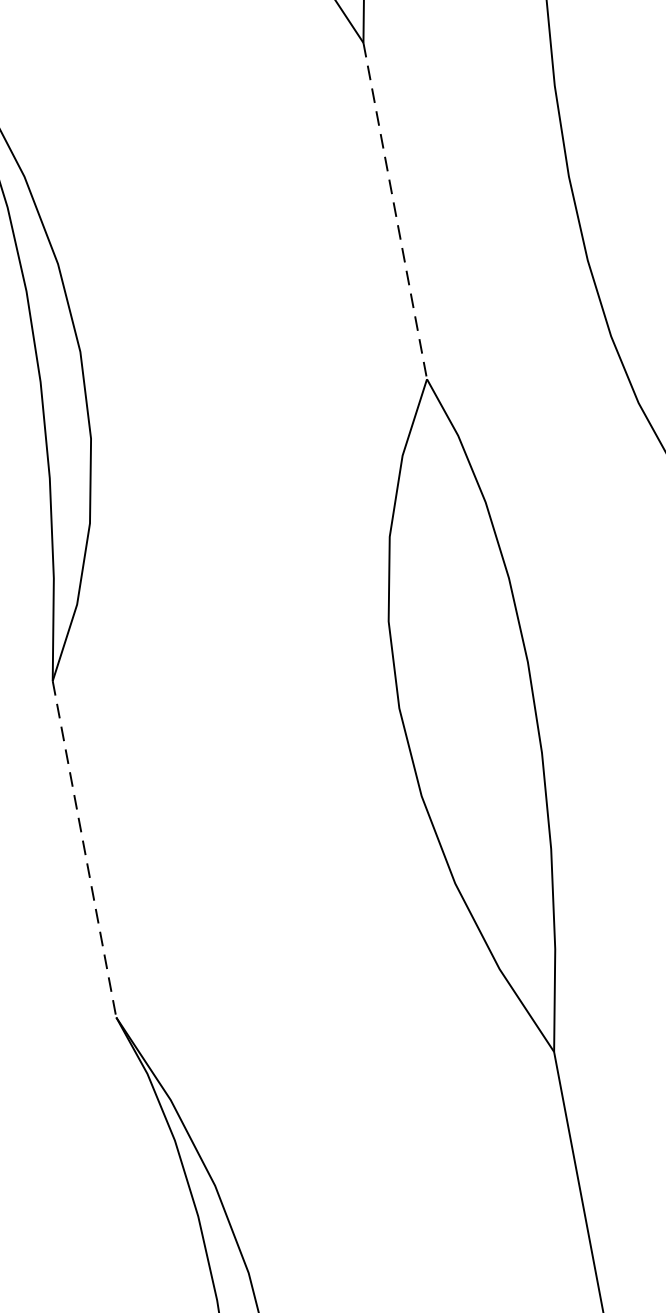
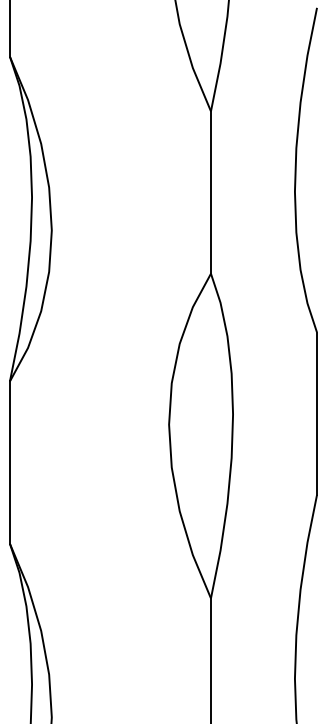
line: (394, 213) -> (210, 193), dashed -> solid
line: (83, 851) -> (9, 463), dashed -> solid

